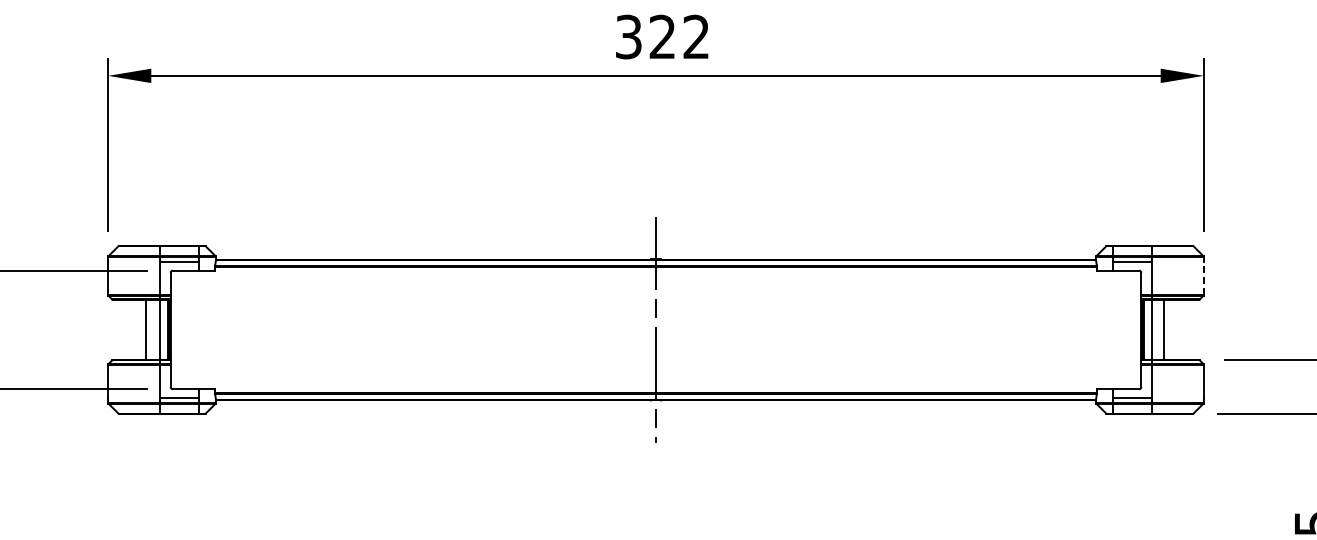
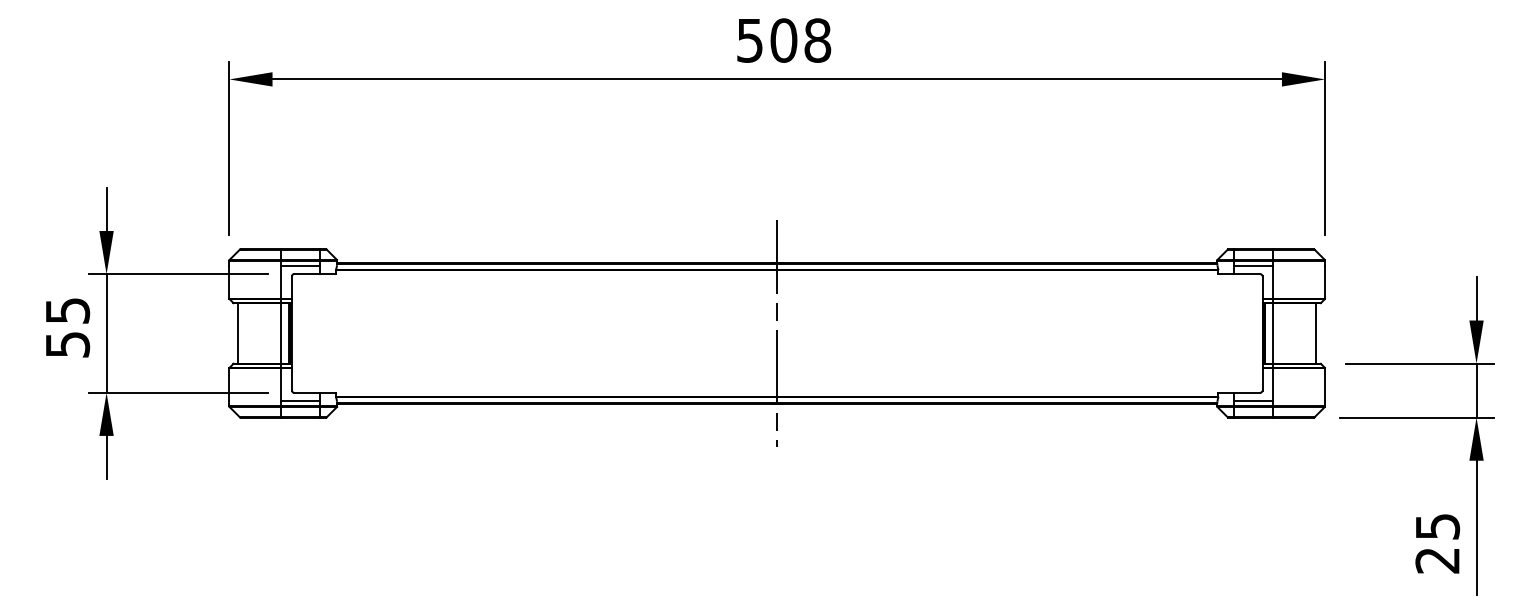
text: (663, 36) -> (784, 40), 322 -> 508
line: (1204, 277) -> (1325, 281), dashed -> solid
line: (146, 329) -> (238, 333), moved
line: (1164, 329) -> (1316, 333), moved

